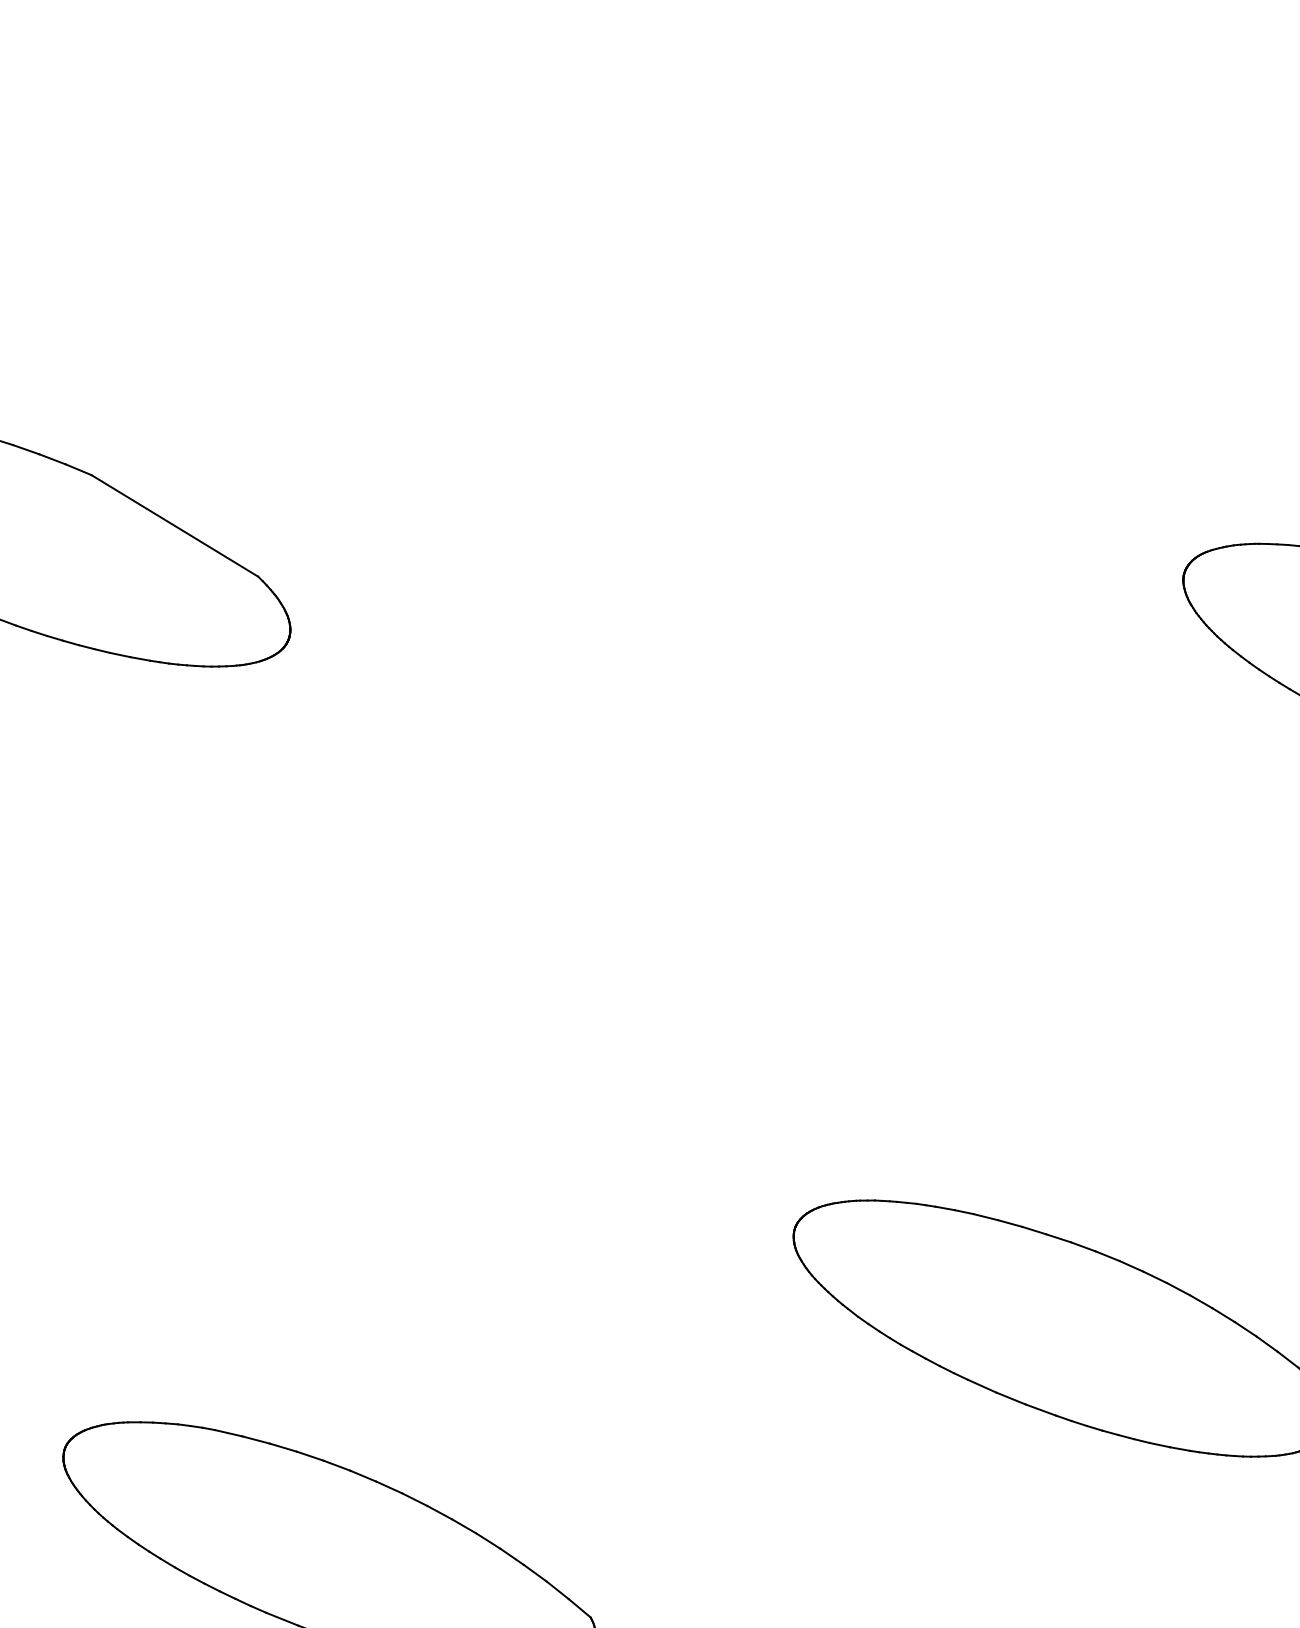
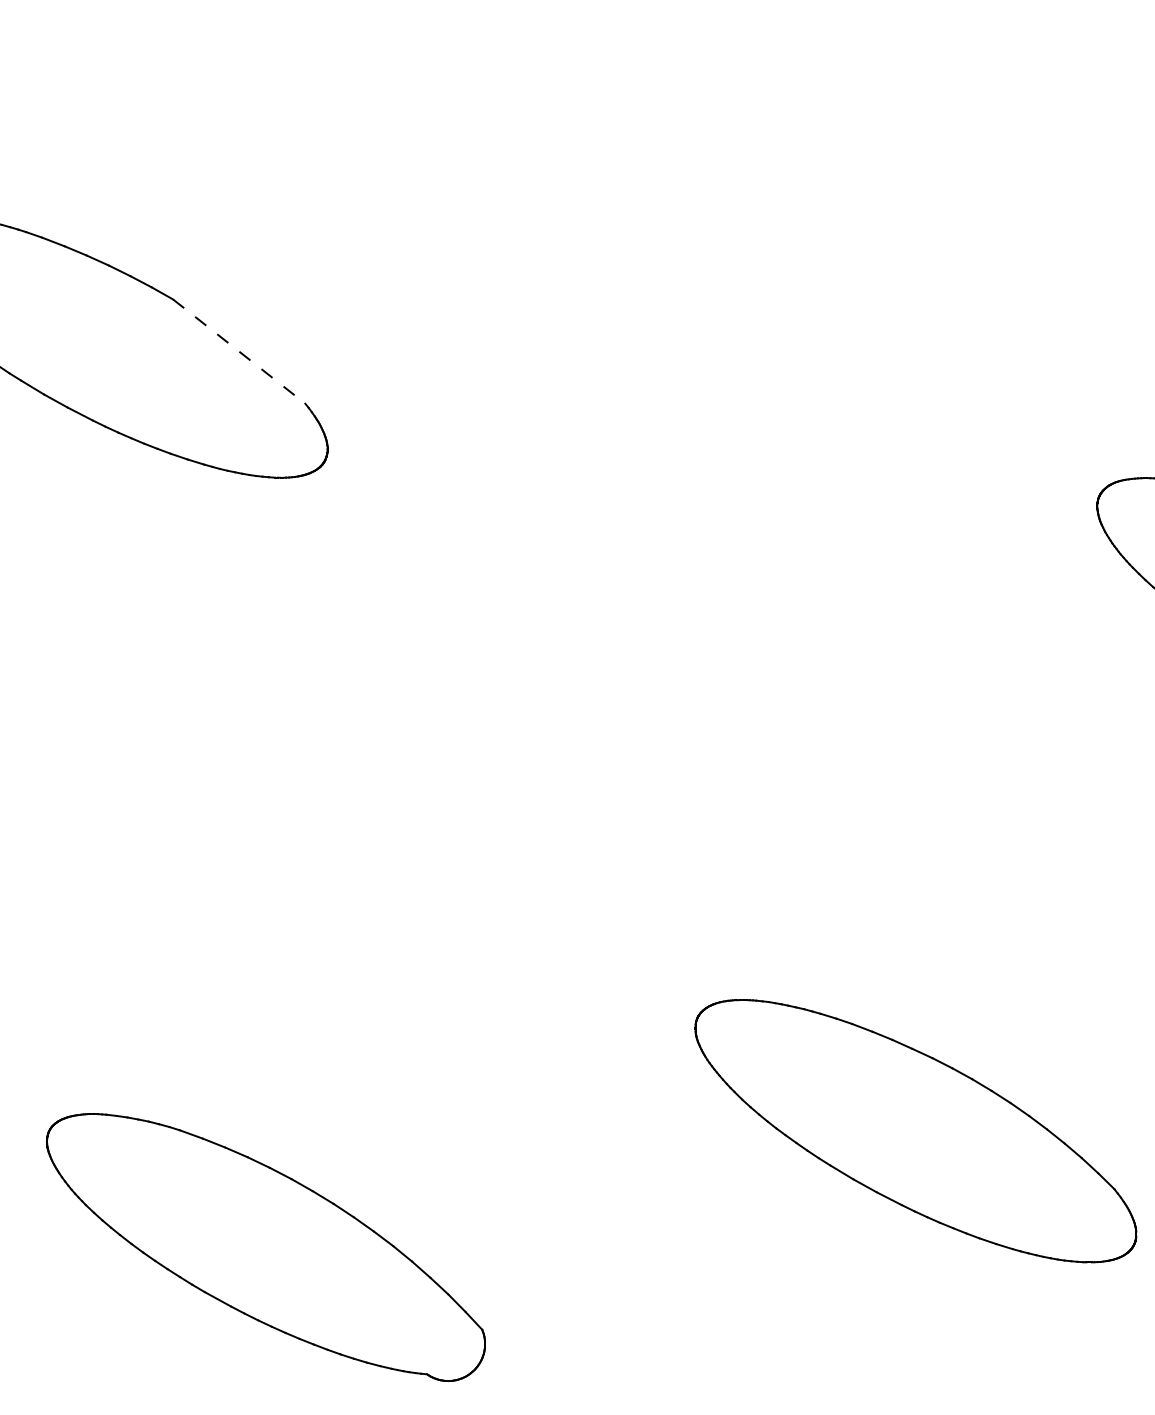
line: (175, 525) -> (239, 351), solid -> dashed

